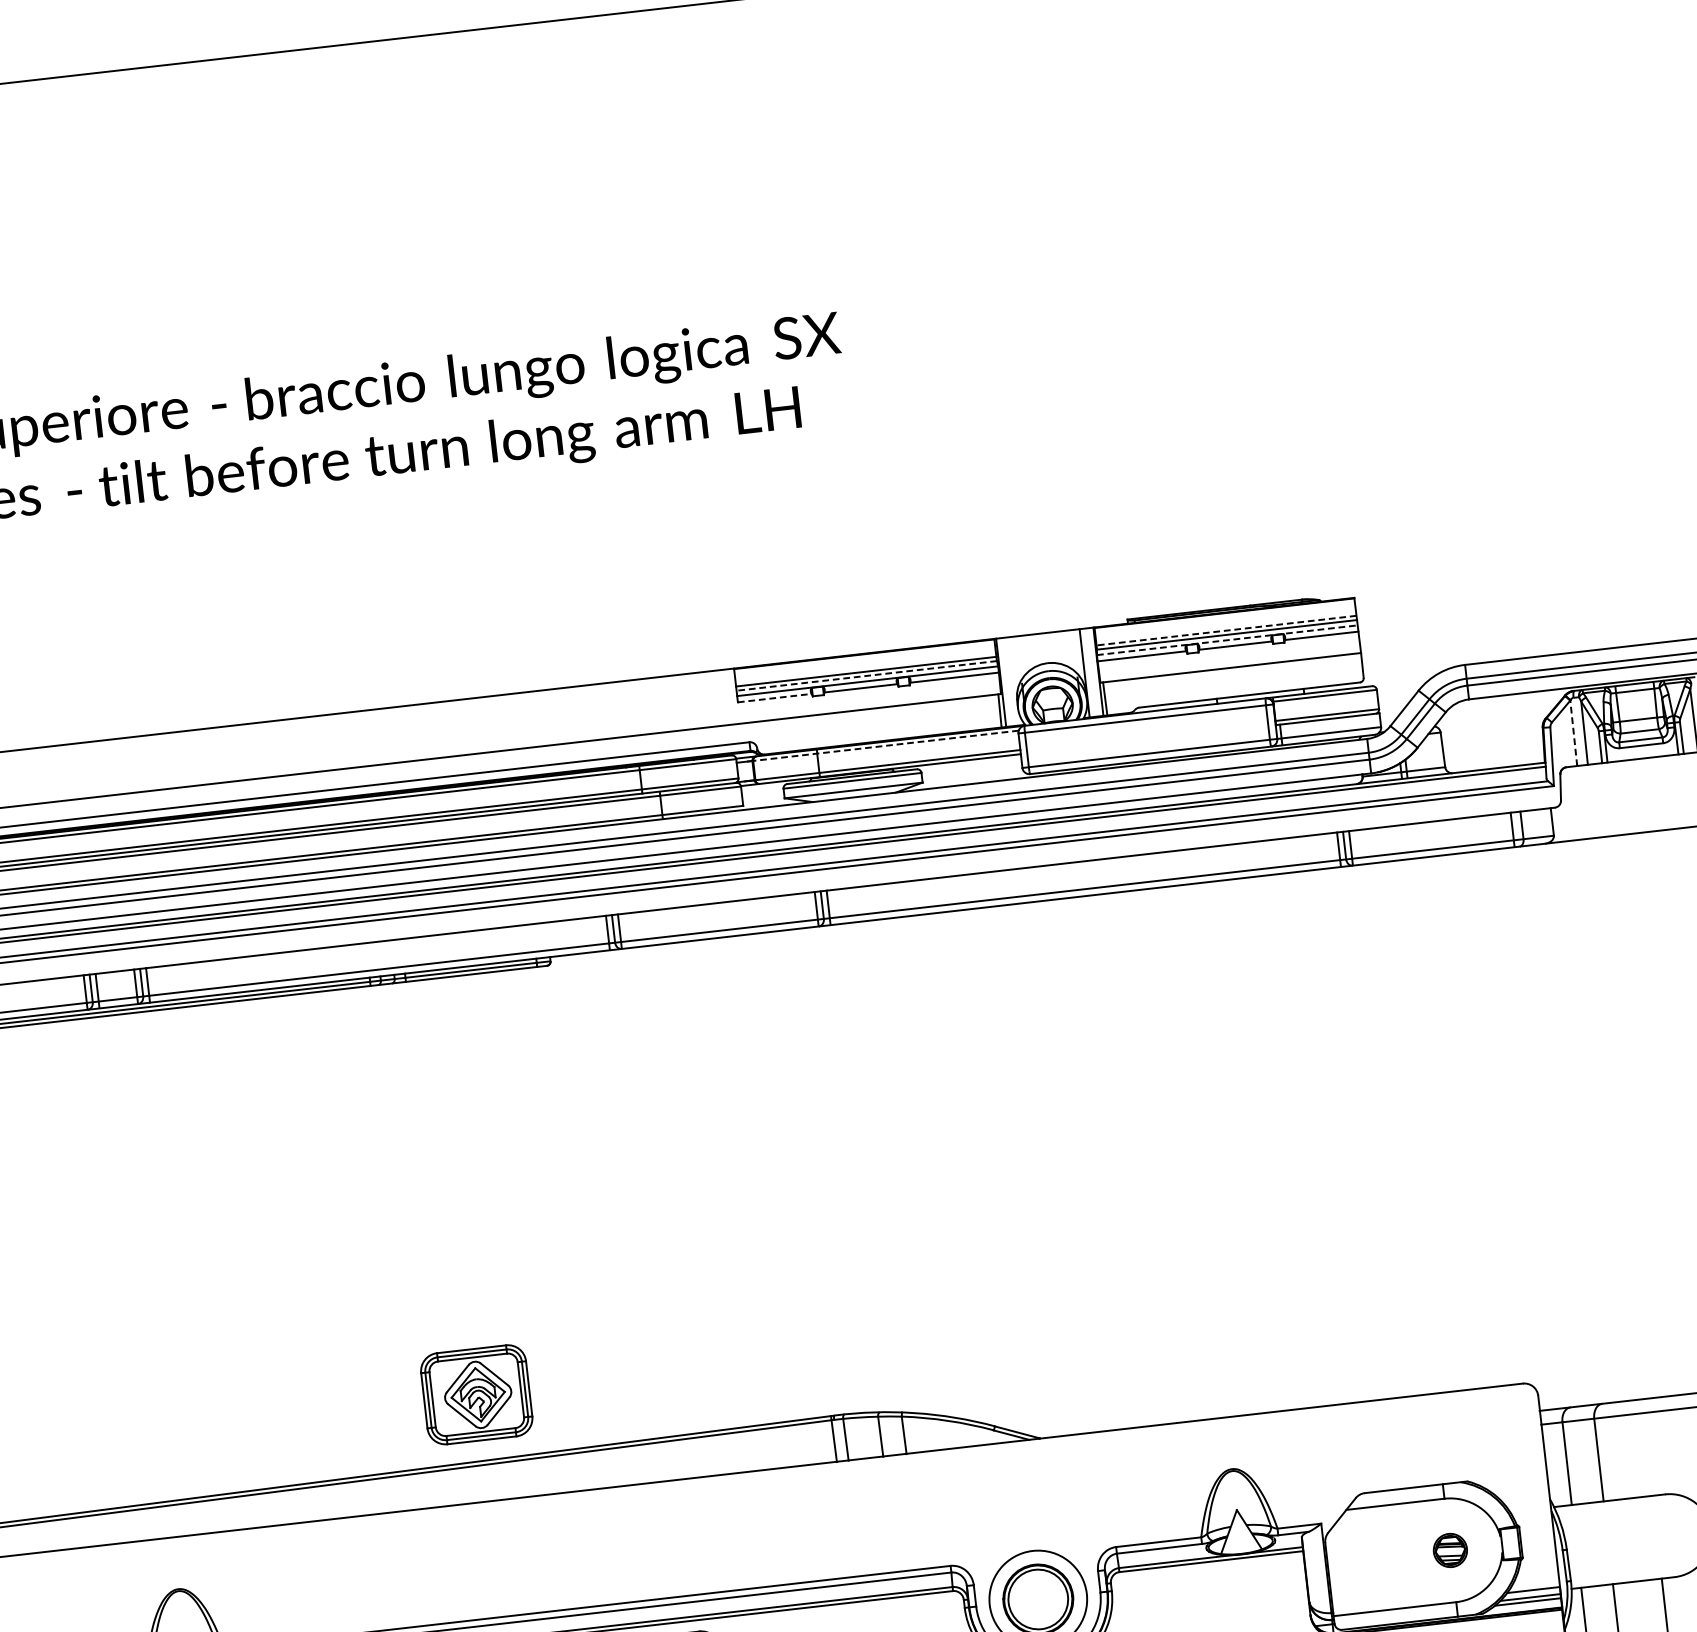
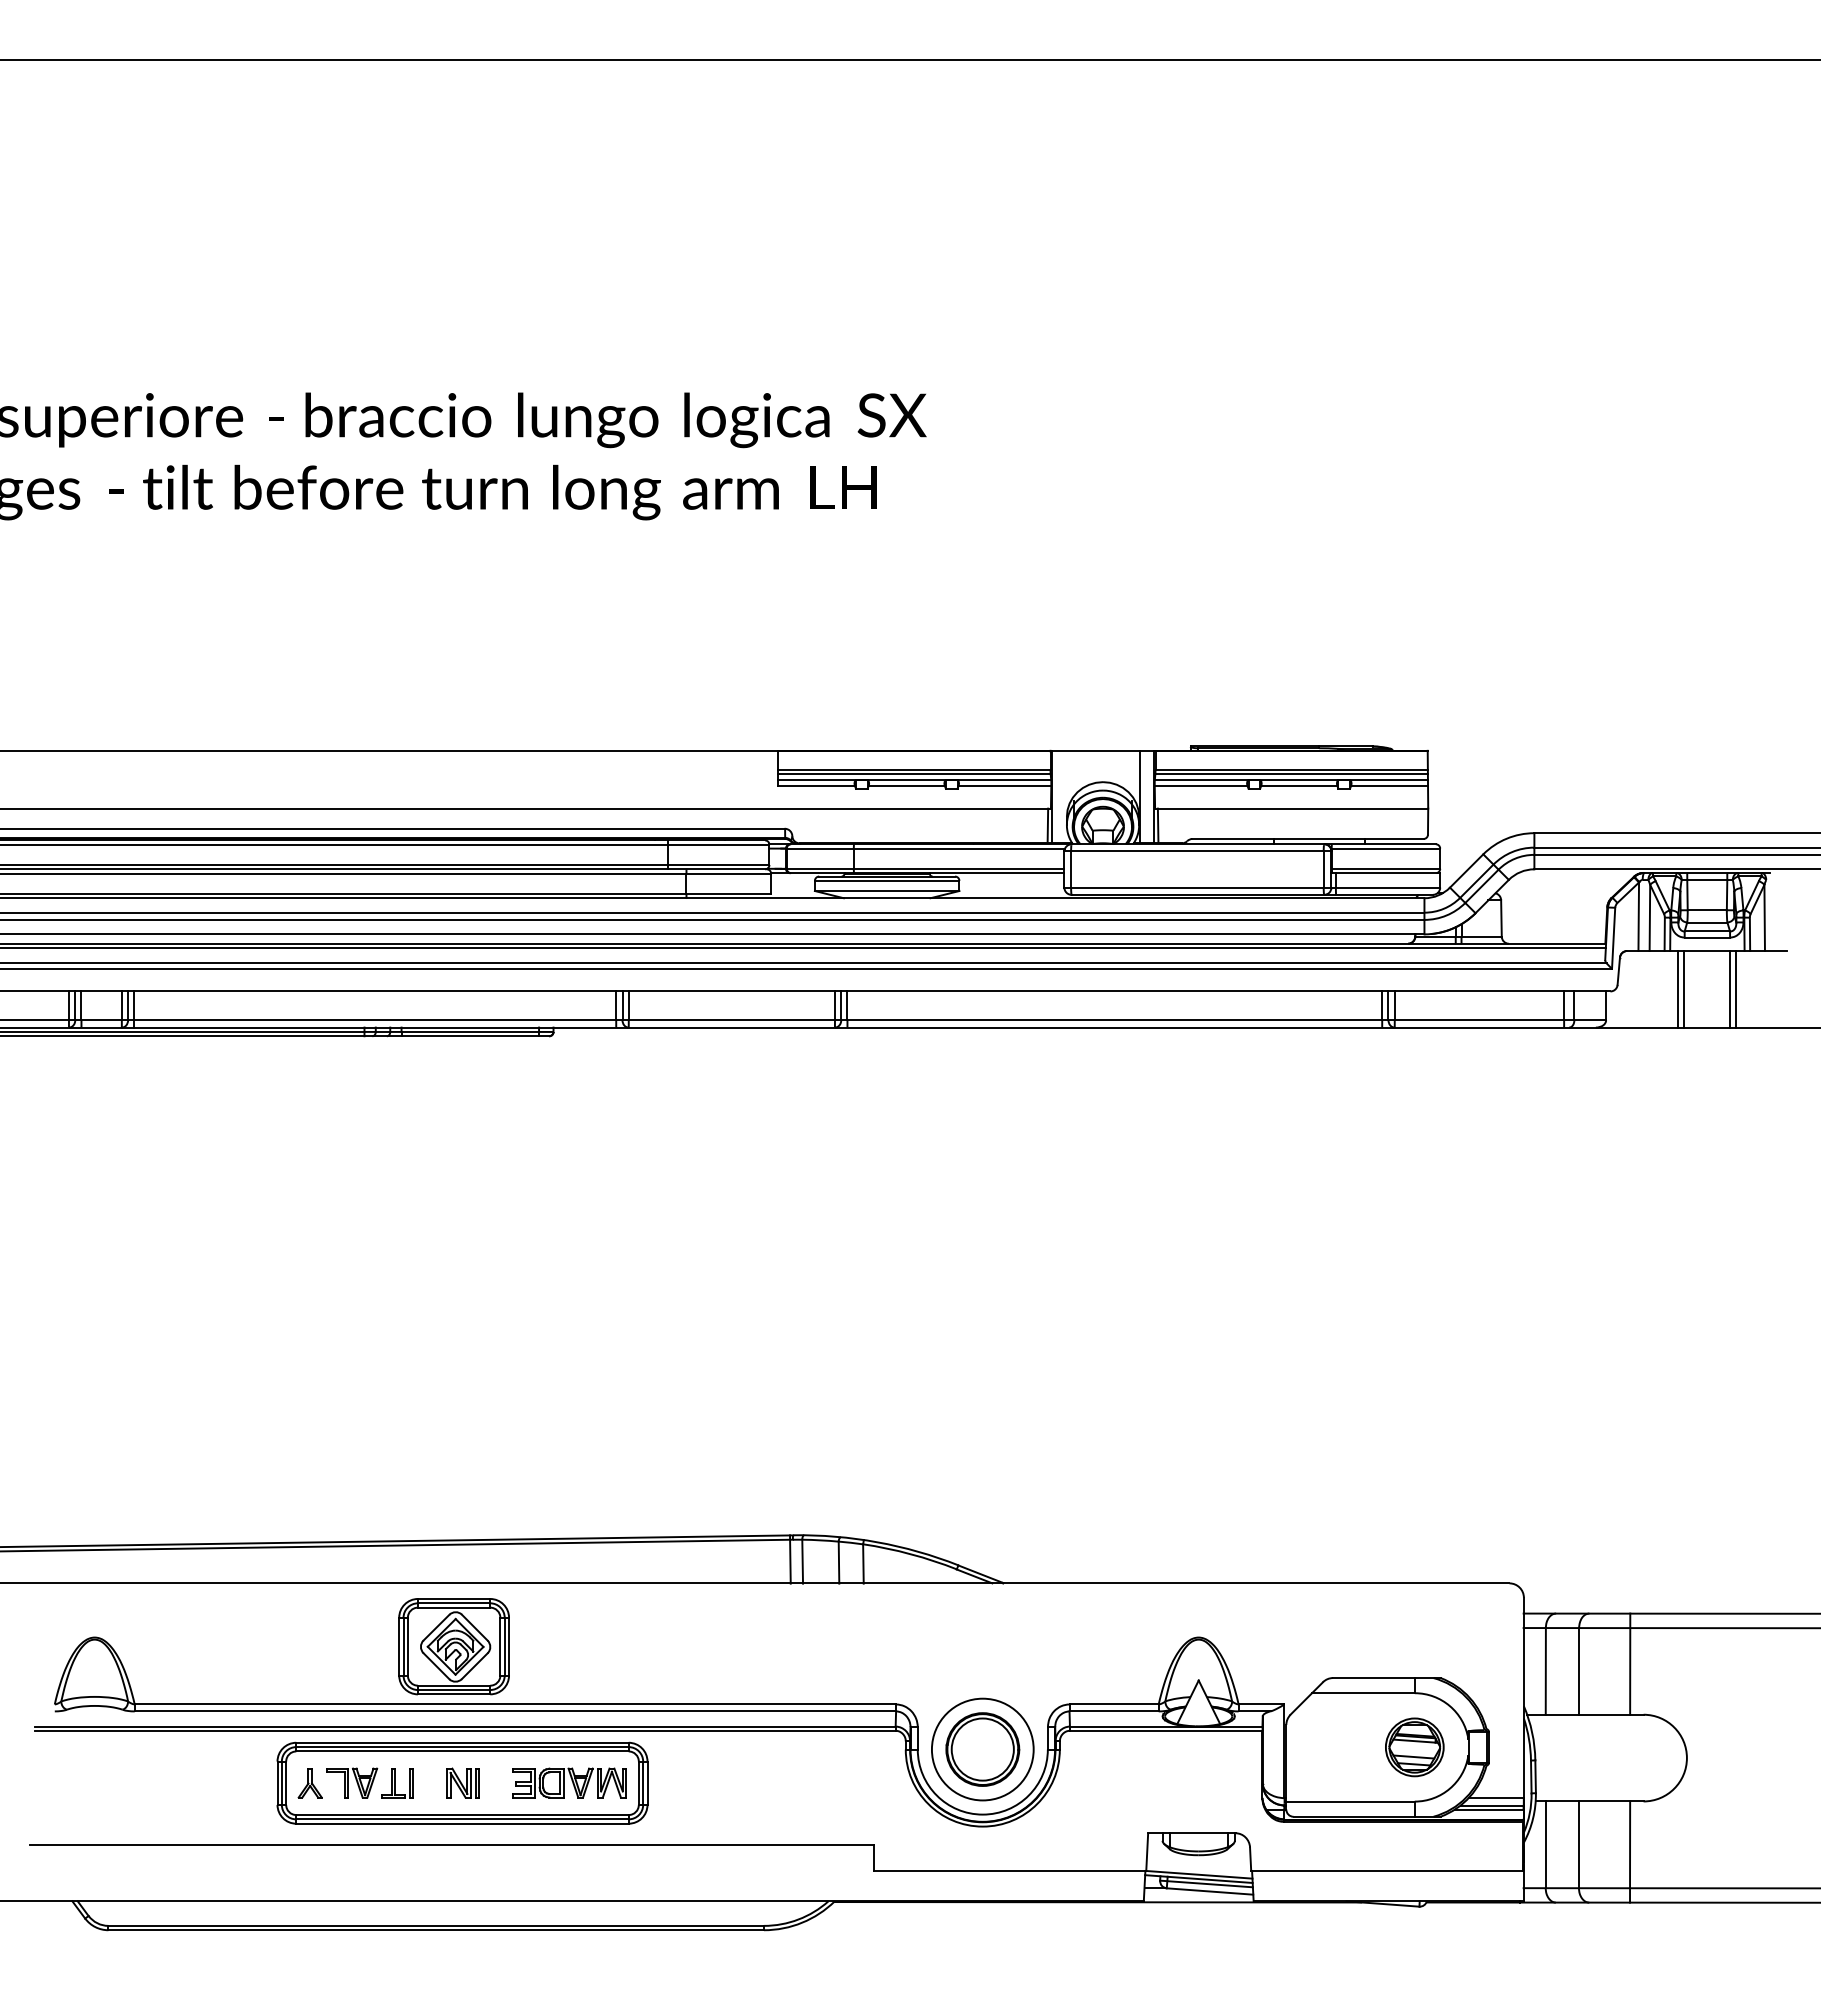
line: (1226, 630) -> (1291, 769), dashed -> solid
line: (1227, 640) -> (1291, 779), dashed -> solid
line: (866, 676) -> (913, 774), dashed -> solid
line: (774, 698) -> (816, 786), dashed -> solid
line: (1573, 733) -> (1638, 916), dashed -> solid
line: (885, 745) -> (925, 848), dashed -> solid
line: (1669, 791) -> (1730, 988), added
line: (1674, 791) -> (1736, 988), added
line: (1625, 796) -> (1684, 988), added
line: (1619, 797) -> (1678, 988), added
part: (476, 1394) -> (453, 1646), moved
line: (1647, 1446) -> (1630, 1663), added
part: (1450, 1550) -> (1414, 1747), size x1.67

